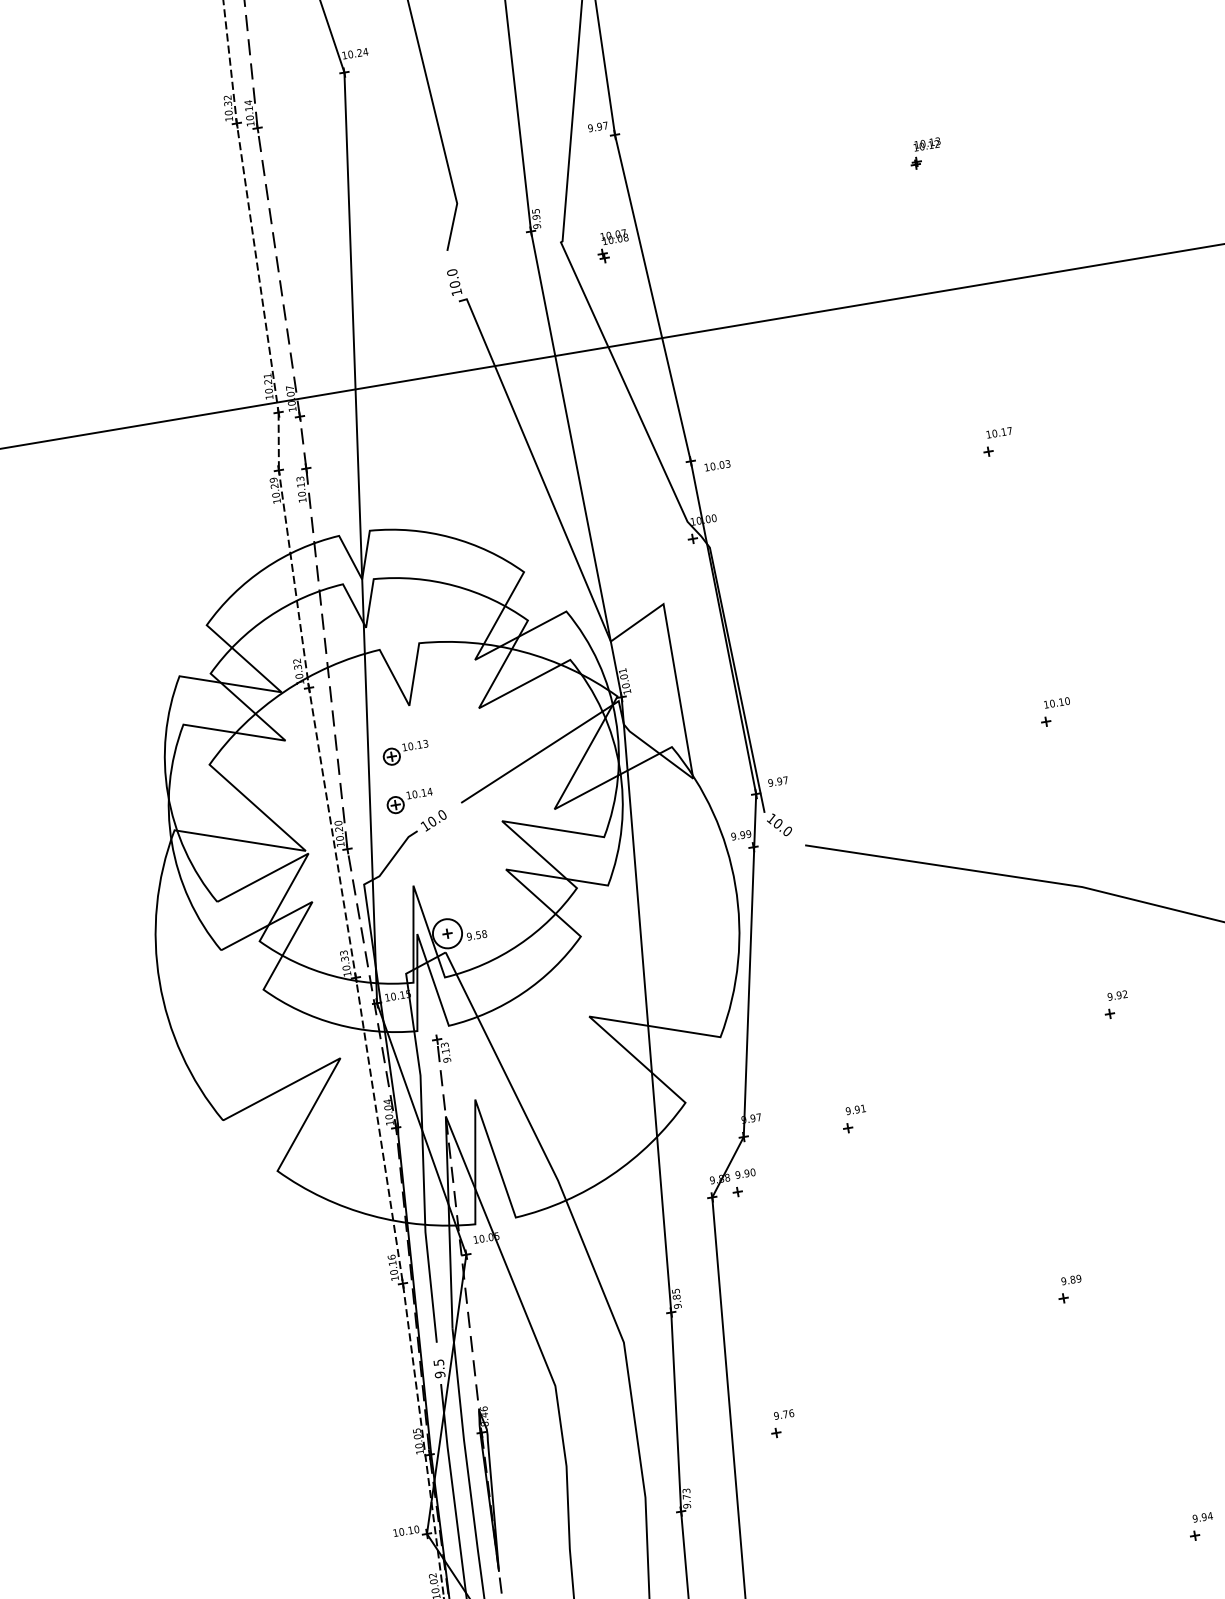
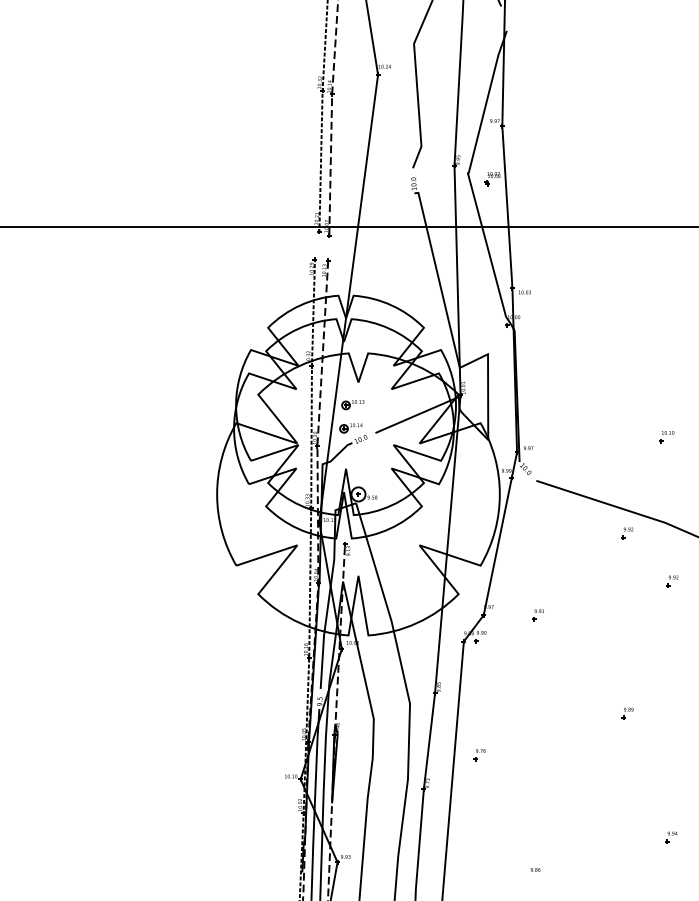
part: (926, 152) -> (649, 159), removed
line: (277, 441) -> (316, 245), removed
line: (302, 441) -> (328, 247), removed
part: (997, 441) -> (660, 303), removed
part: (1008, 921) -> (627, 533), added

